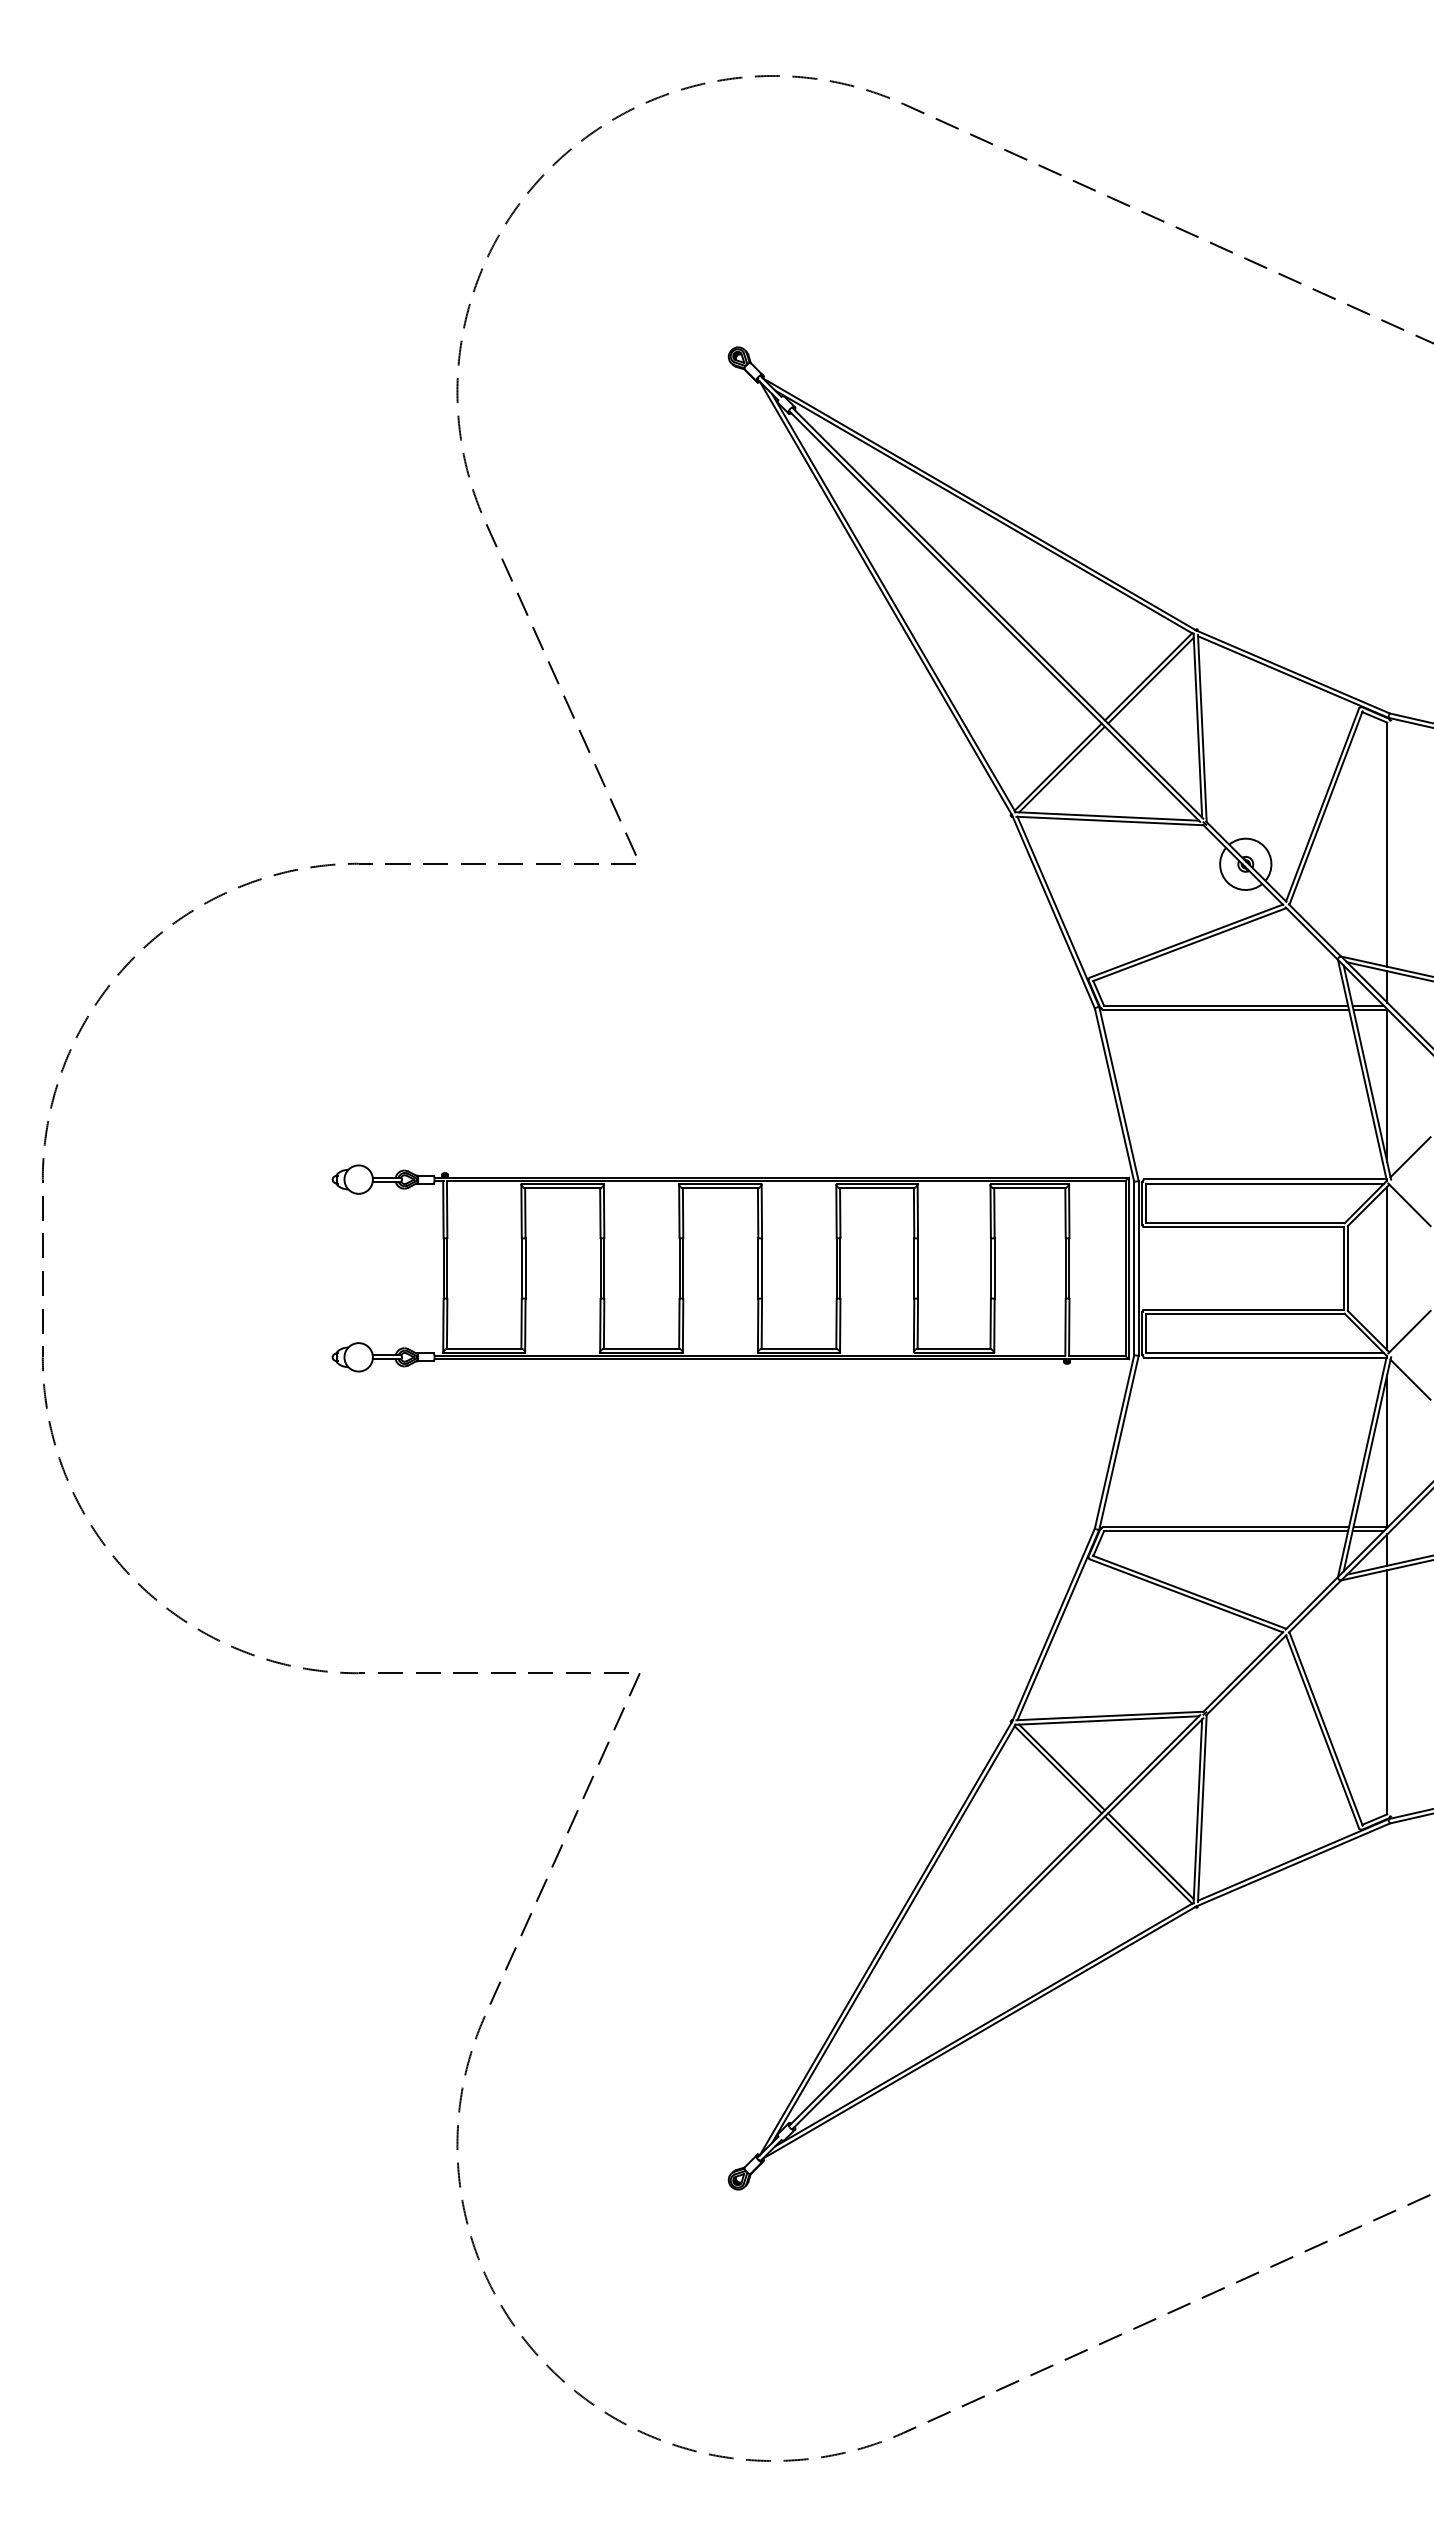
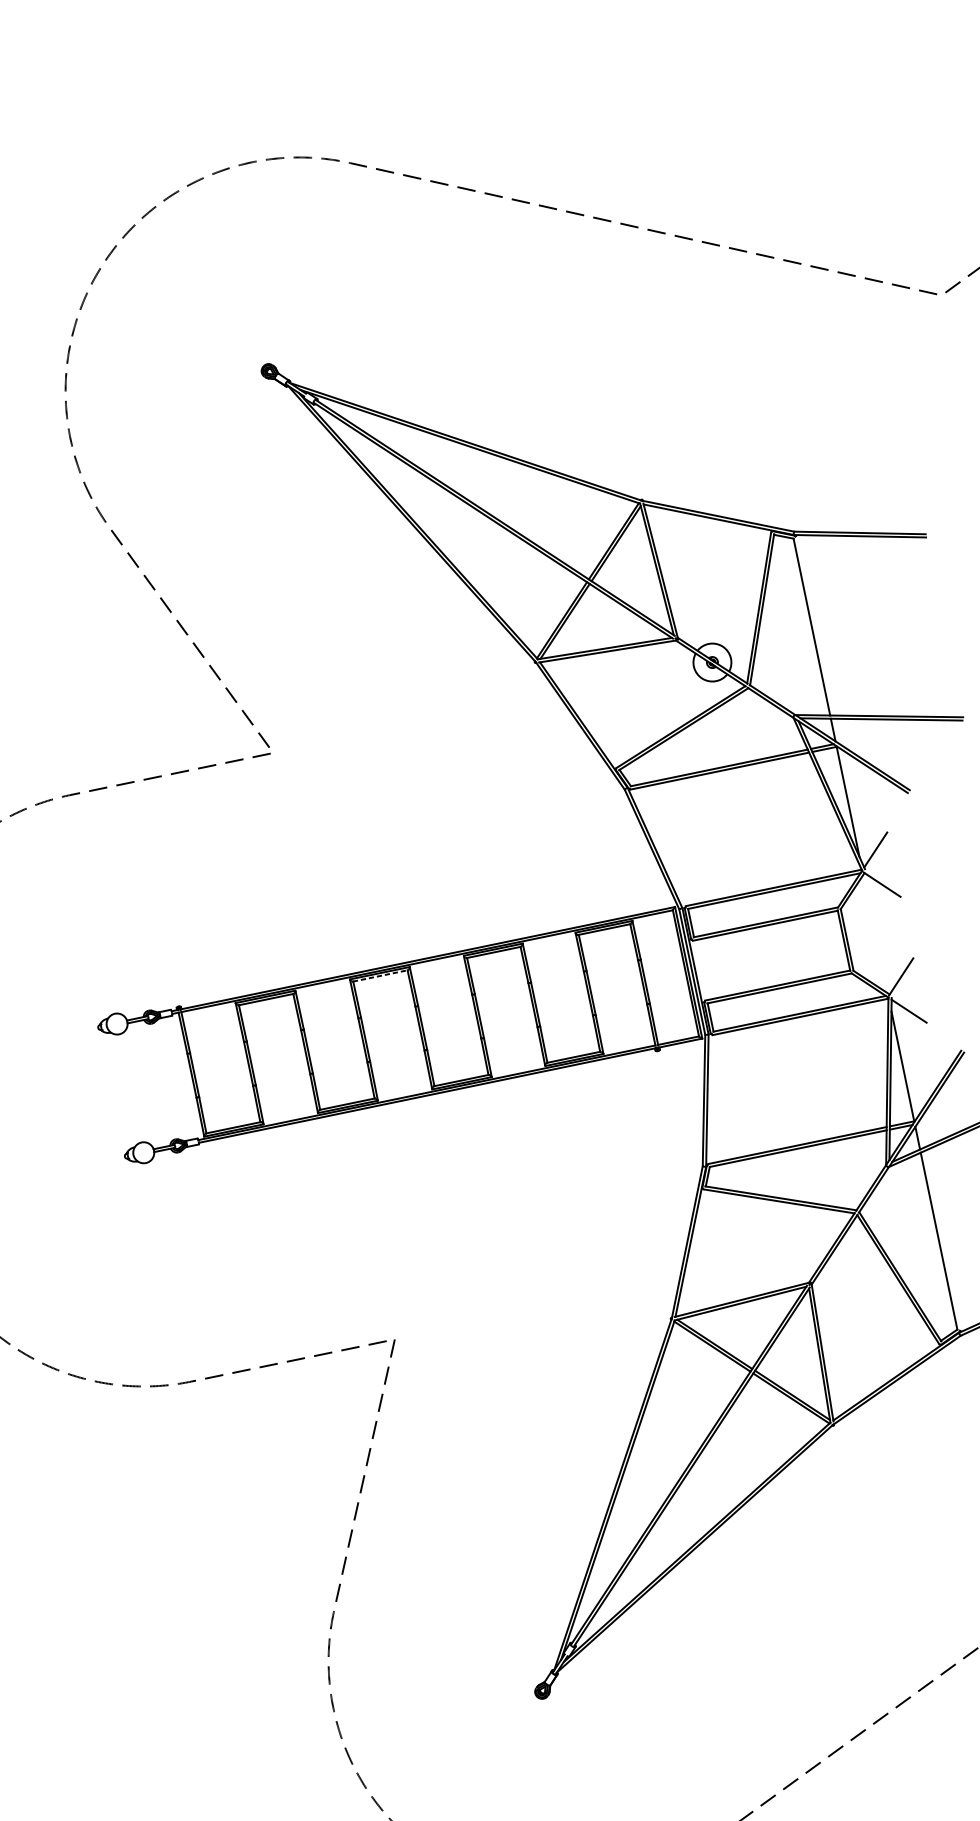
line: (720, 1188) -> (380, 976), solid -> dashed
line: (1387, 1268) -> (875, 934), removed

